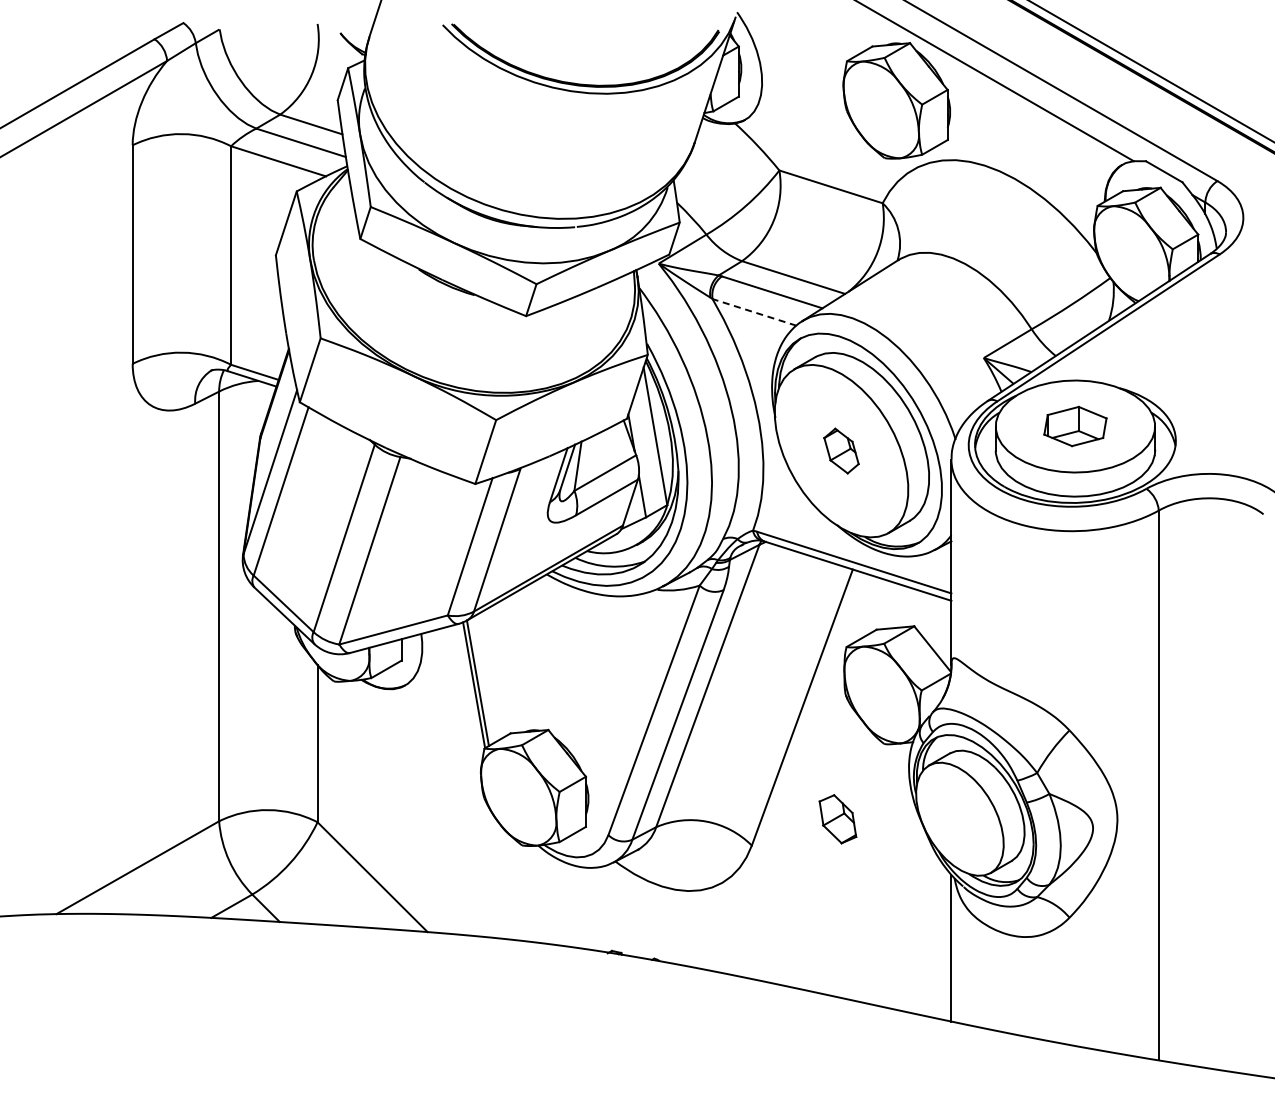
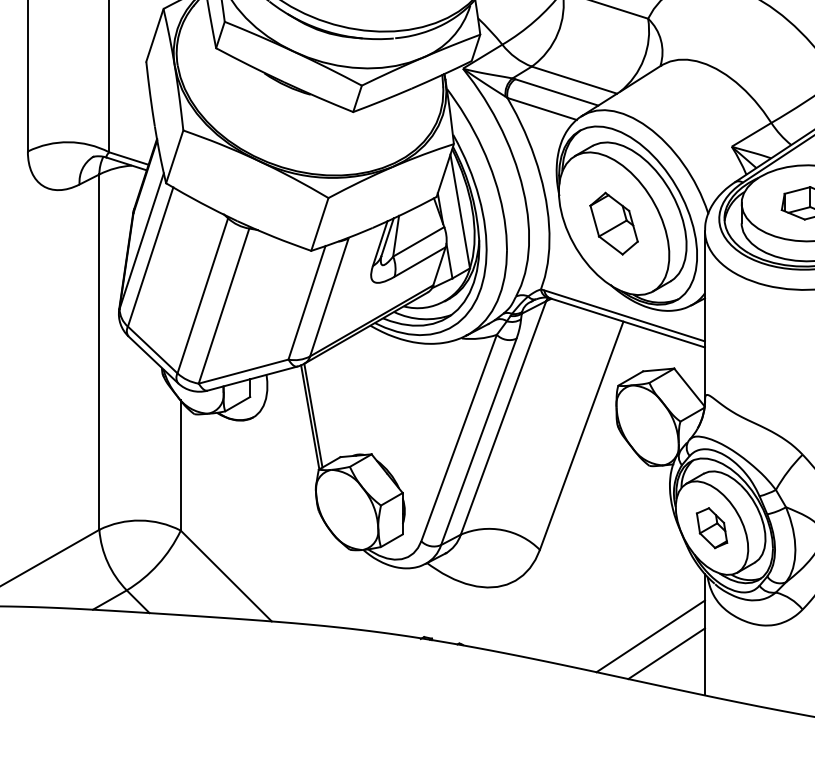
line: (754, 312) -> (542, 109), dashed -> solid
part: (841, 450) -> (614, 223), size x1.67
part: (837, 819) -> (711, 528), moved
line: (885, 949) -> (650, 635), added
line: (904, 970) -> (666, 653), added

